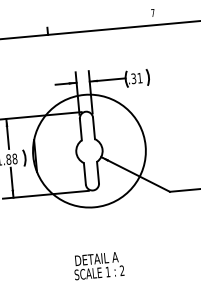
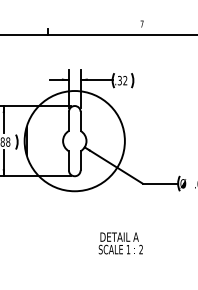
text: (140, 77) -> (125, 80), .31 -> .32
text: (98, 265) -> (120, 243), moved

